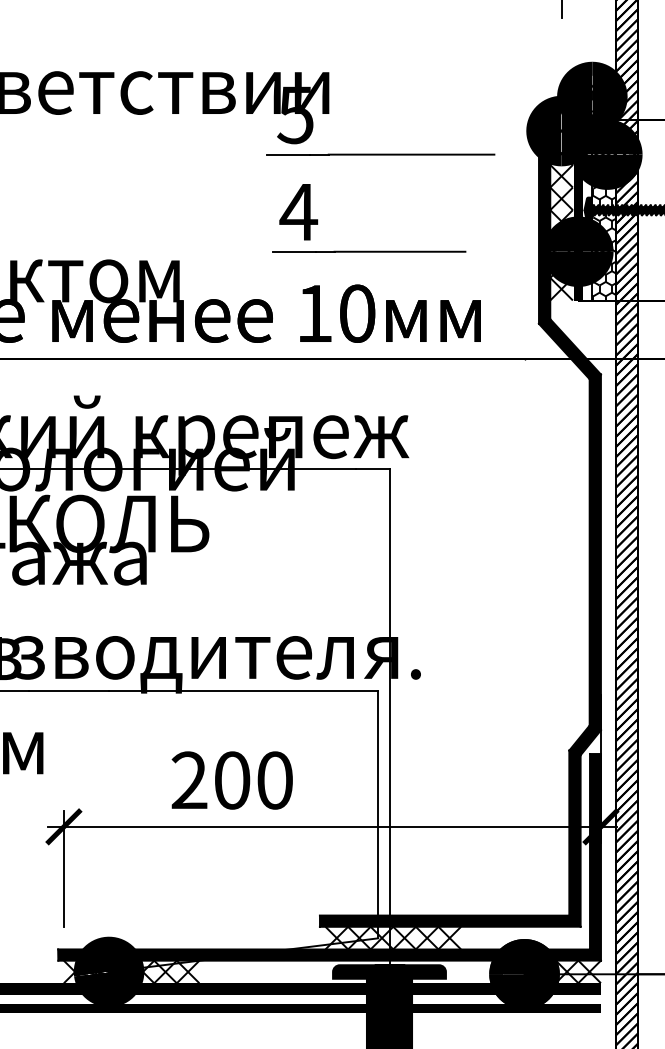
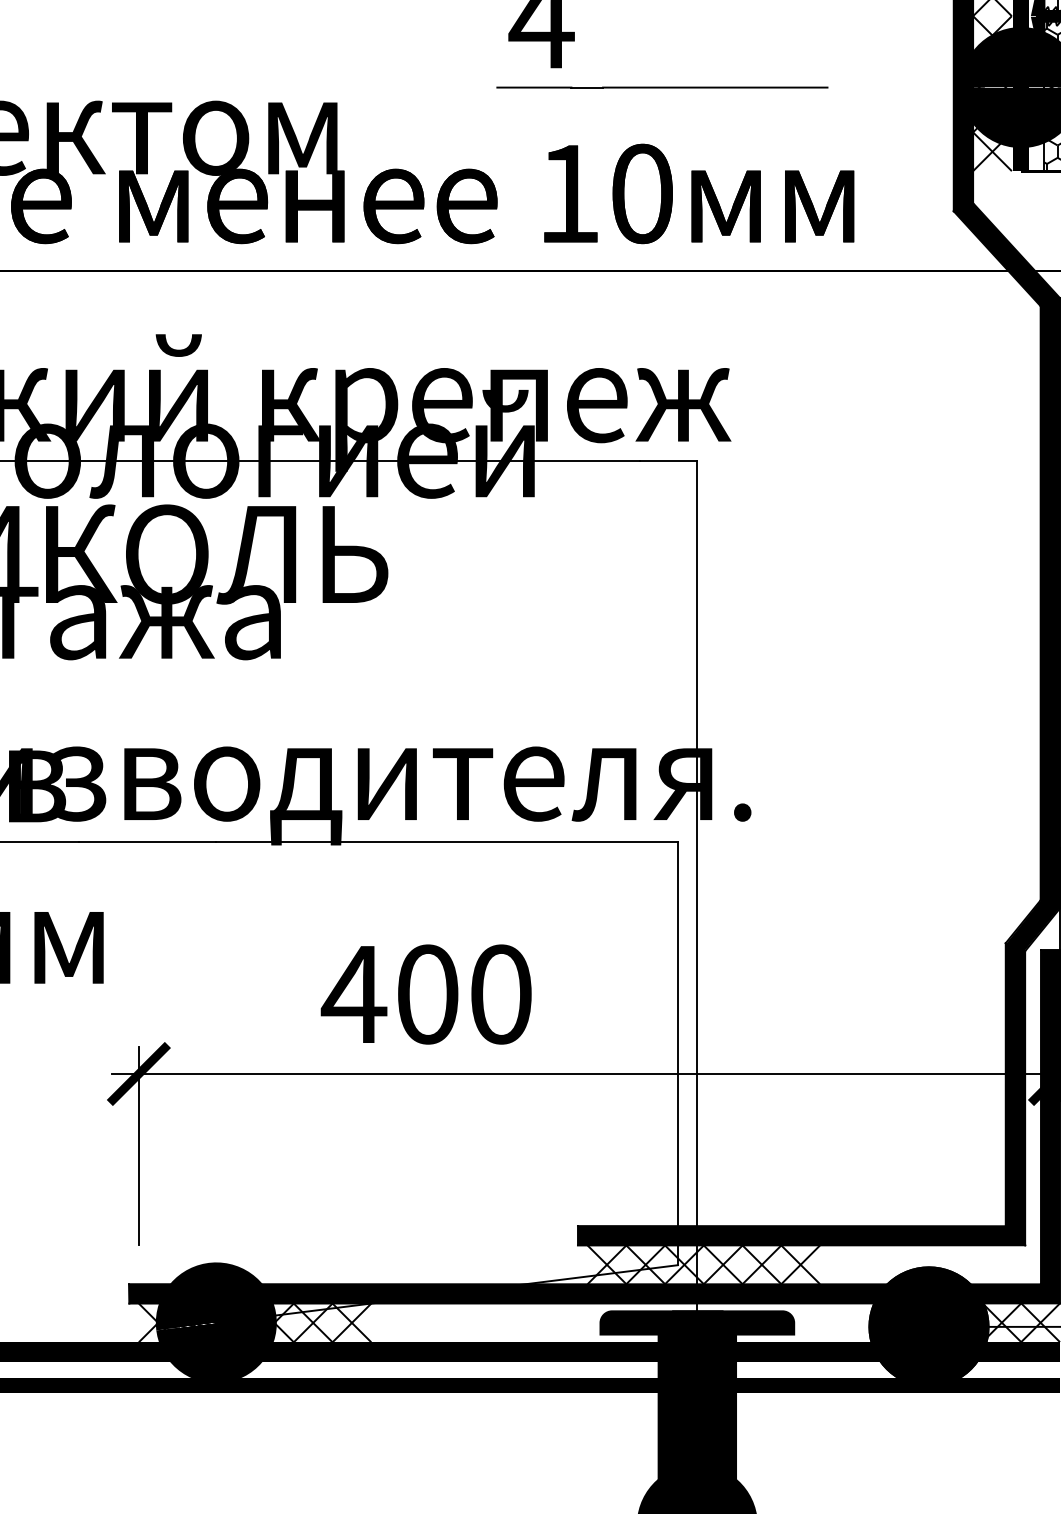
text: (189, 779) -> (354, 992), 200 -> 400

